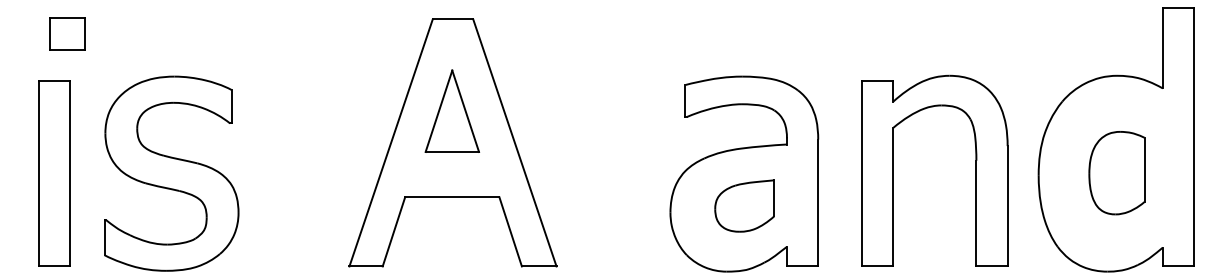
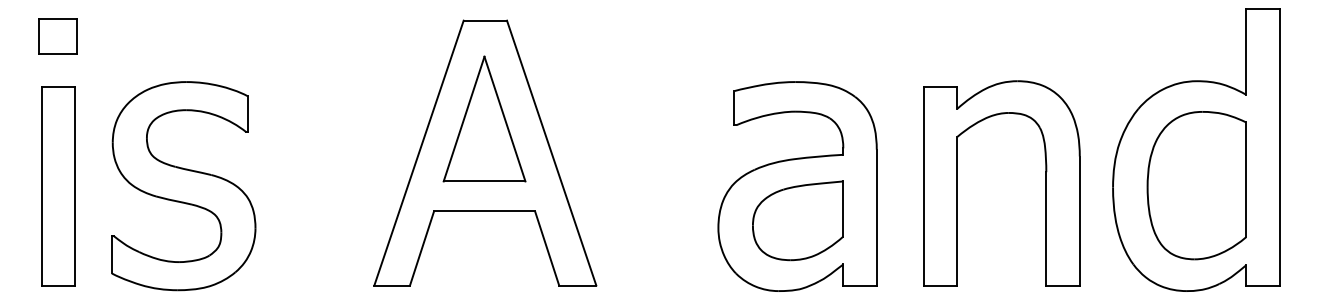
part: (67, 33) -> (58, 35), moved
part: (452, 111) -> (484, 119), size x1.43
part: (1116, 172) -> (1196, 184), size x1.67
part: (744, 205) -> (797, 220), size x1.43

